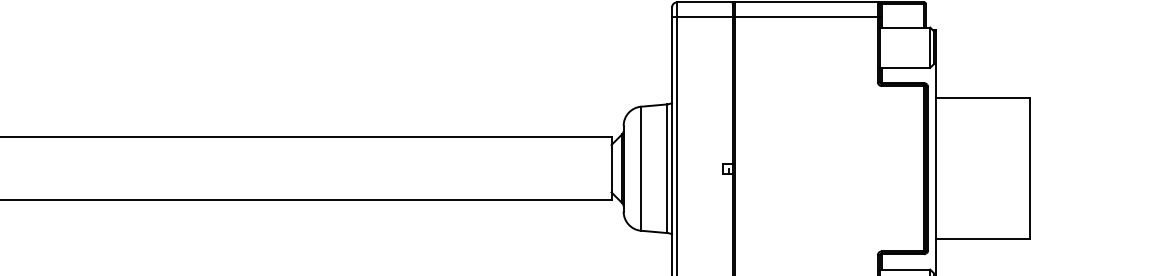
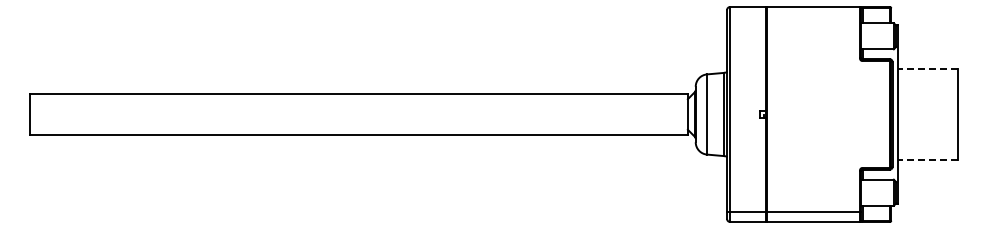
line: (776, 17) -> (794, 16), removed
line: (982, 97) -> (927, 68), solid -> dashed
line: (982, 239) -> (927, 160), solid -> dashed

